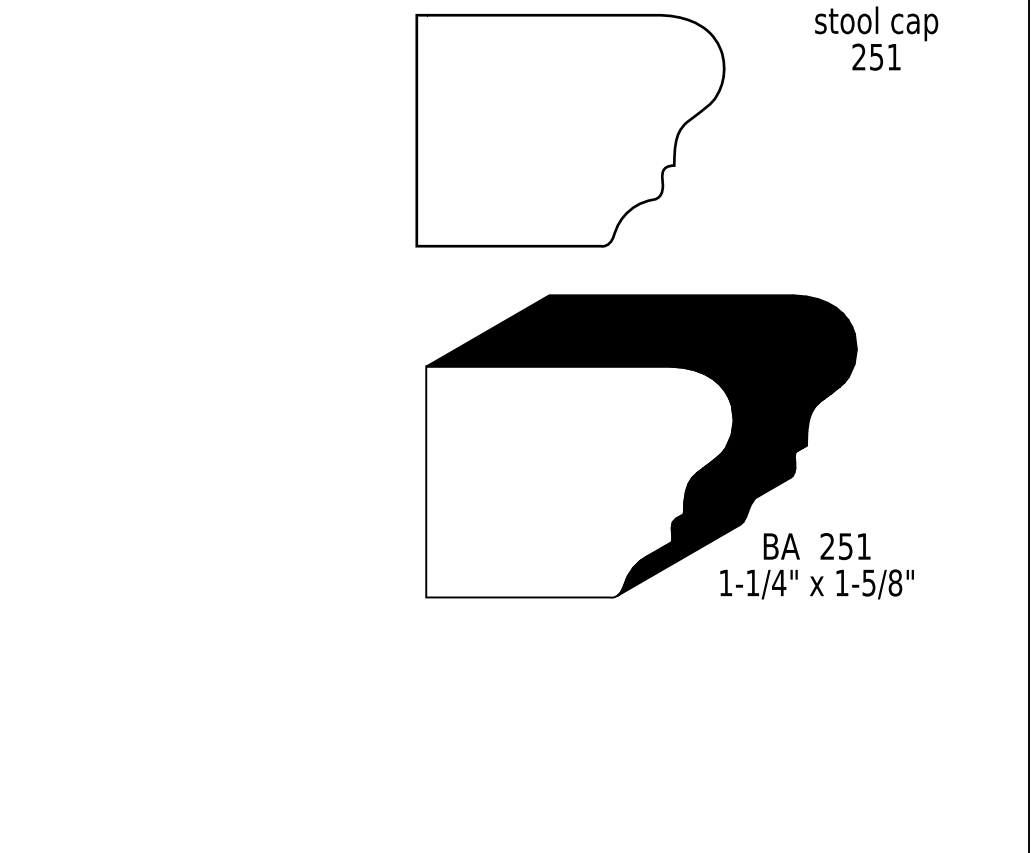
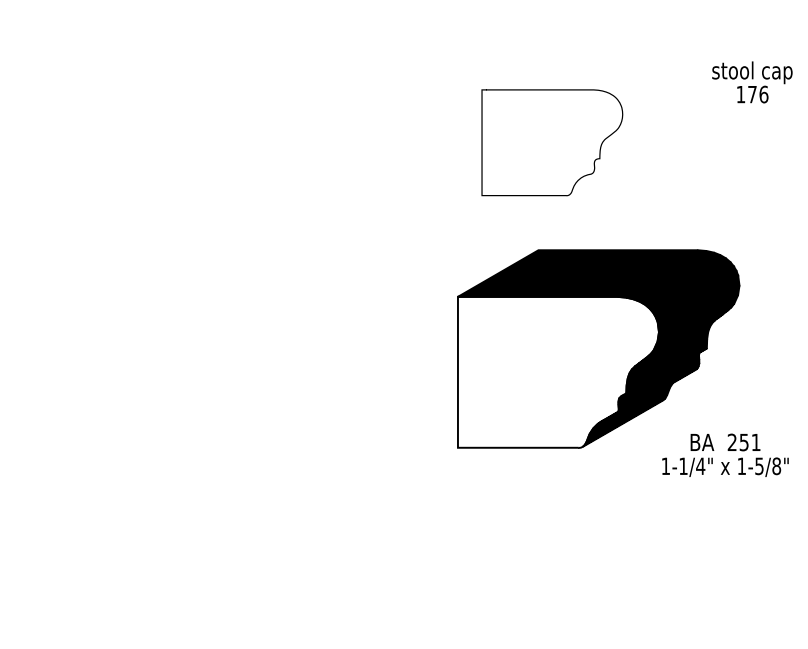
text: (876, 57) -> (752, 94), 251 -> 176
part: (570, 130) -> (552, 142), size x0.7
text: (817, 564) -> (725, 454), moved

